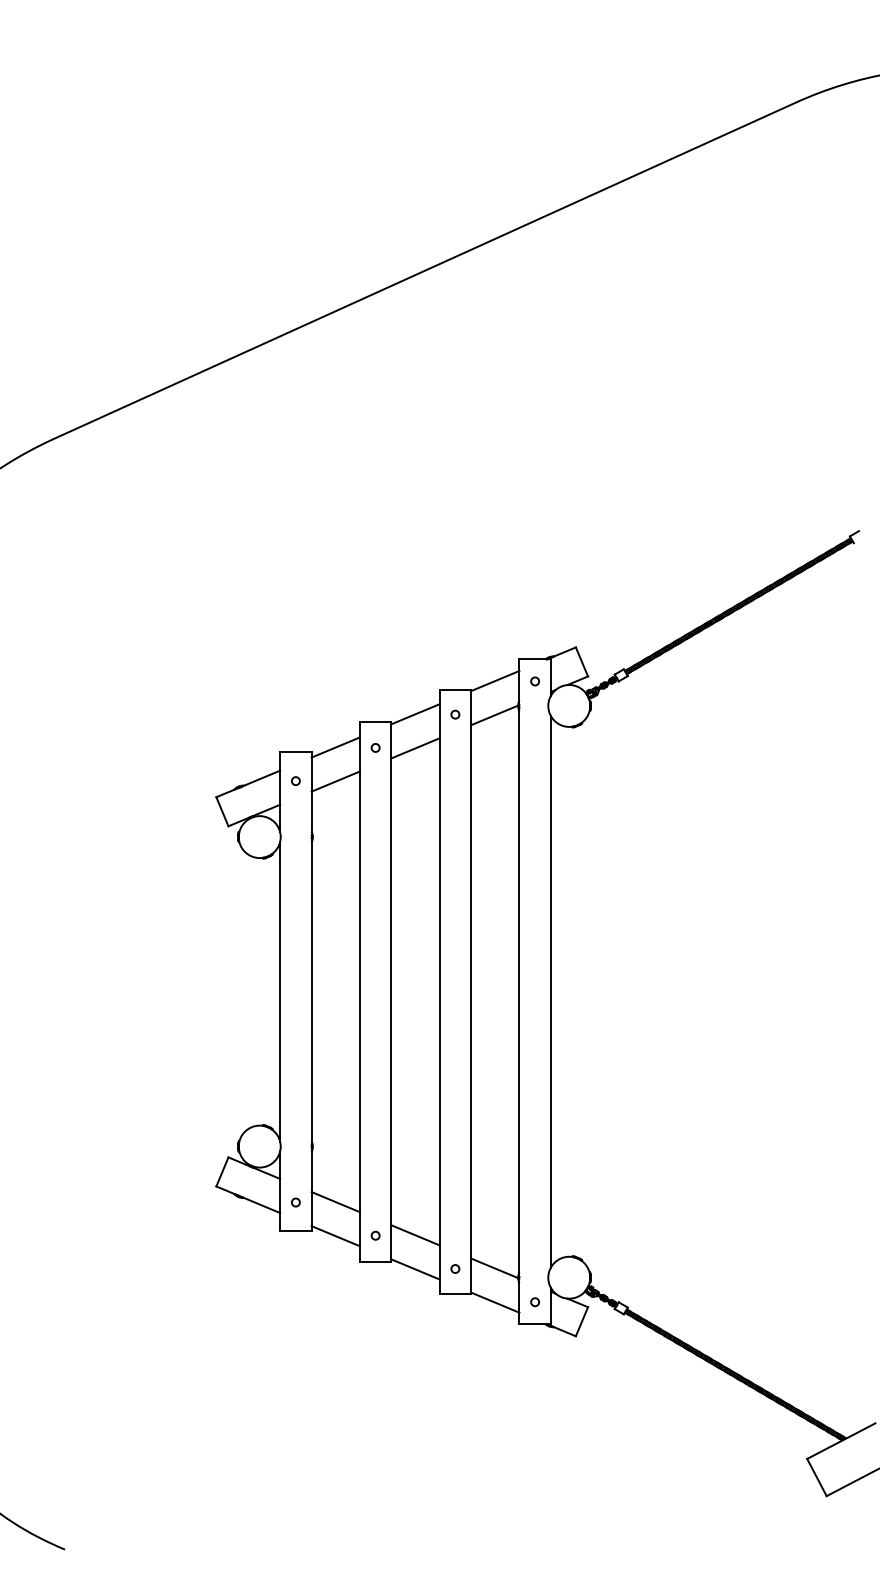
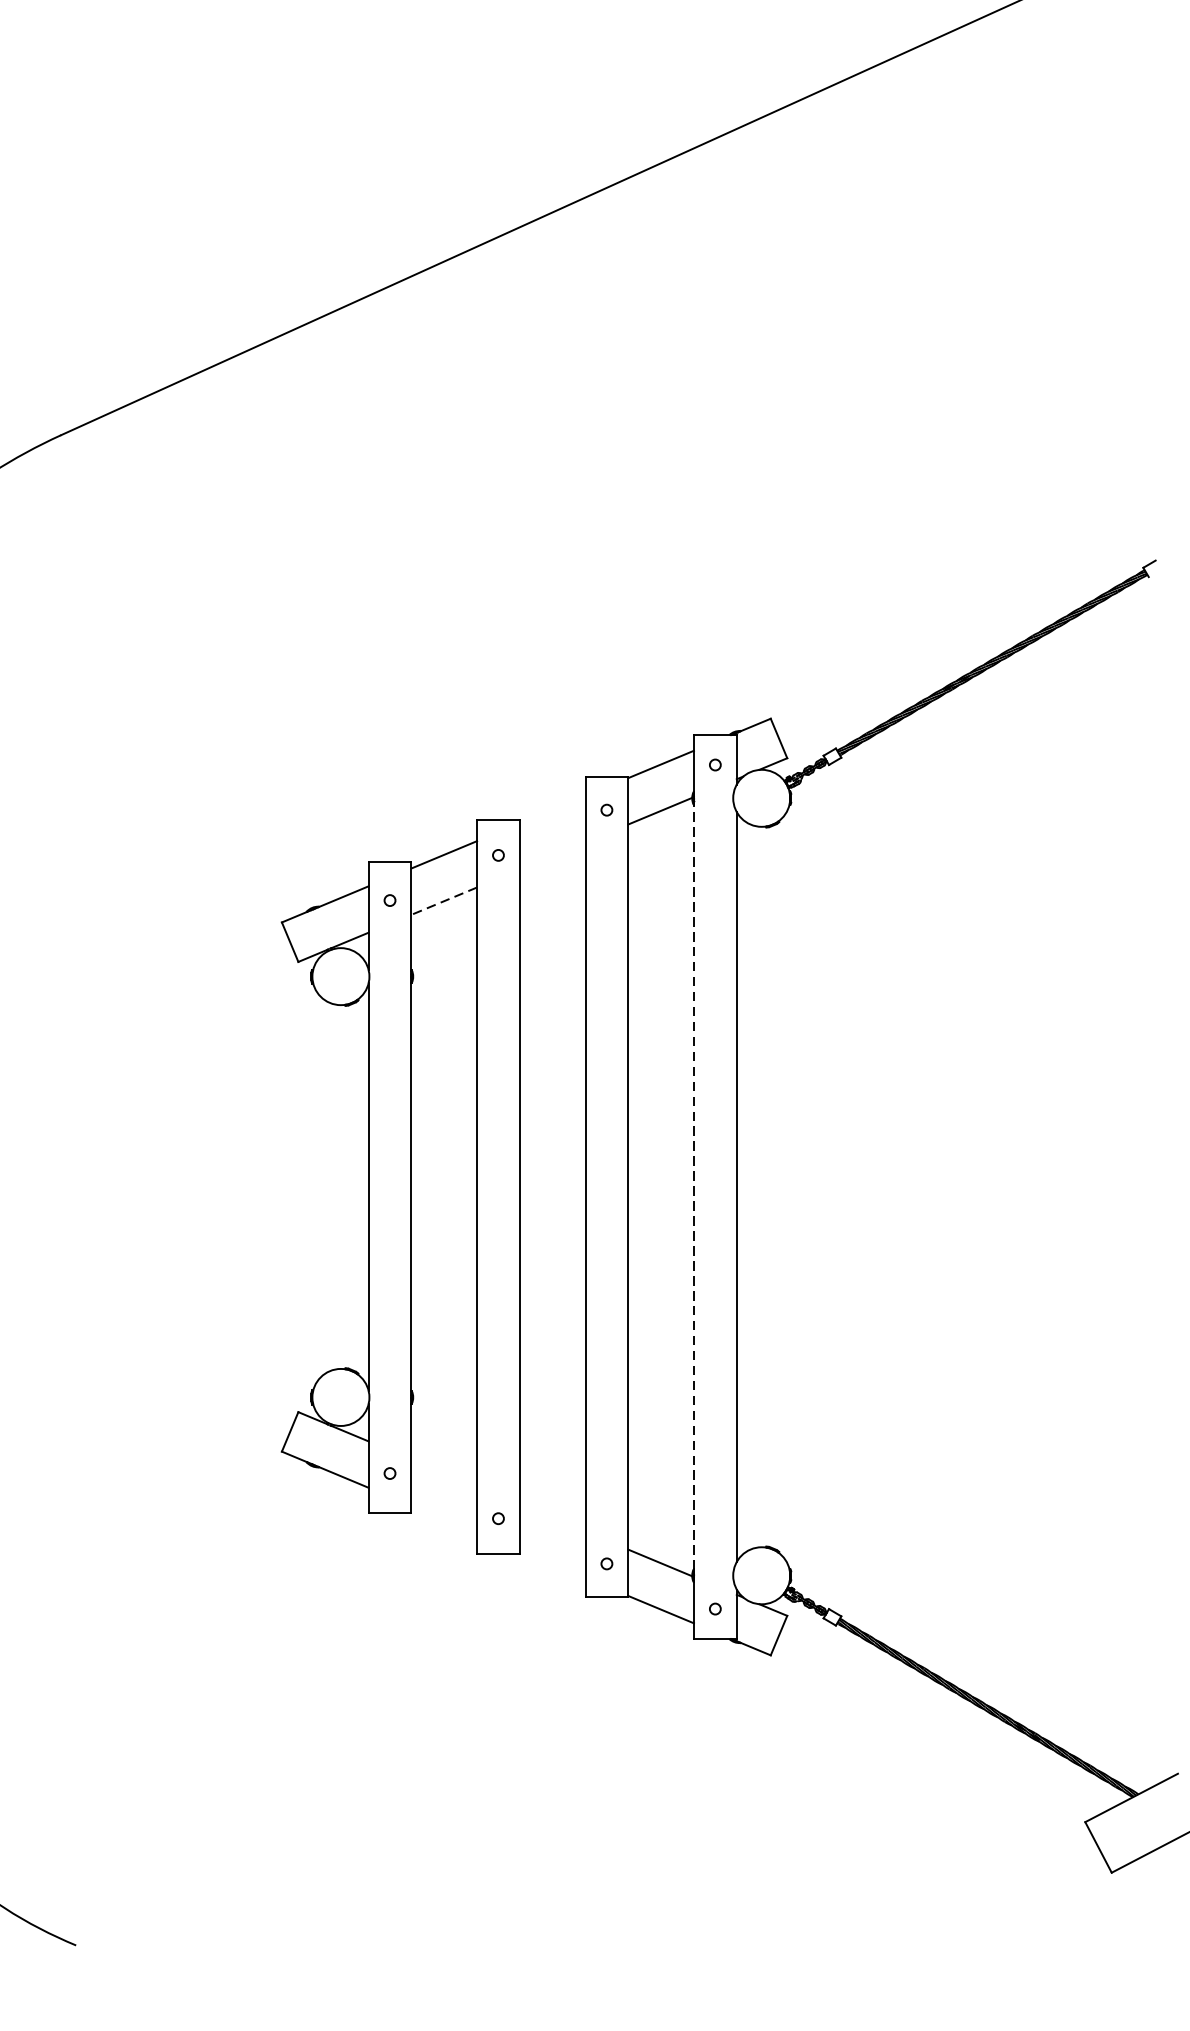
line: (415, 714) -> (552, 809), removed
line: (415, 748) -> (552, 856), removed
line: (335, 781) -> (443, 901), solid -> dashed
line: (519, 991) -> (694, 1186), solid -> dashed
line: (335, 1202) -> (443, 1473), removed
line: (415, 1235) -> (552, 1518), removed
line: (335, 1236) -> (443, 1519), removed
line: (415, 1269) -> (552, 1564), removed

